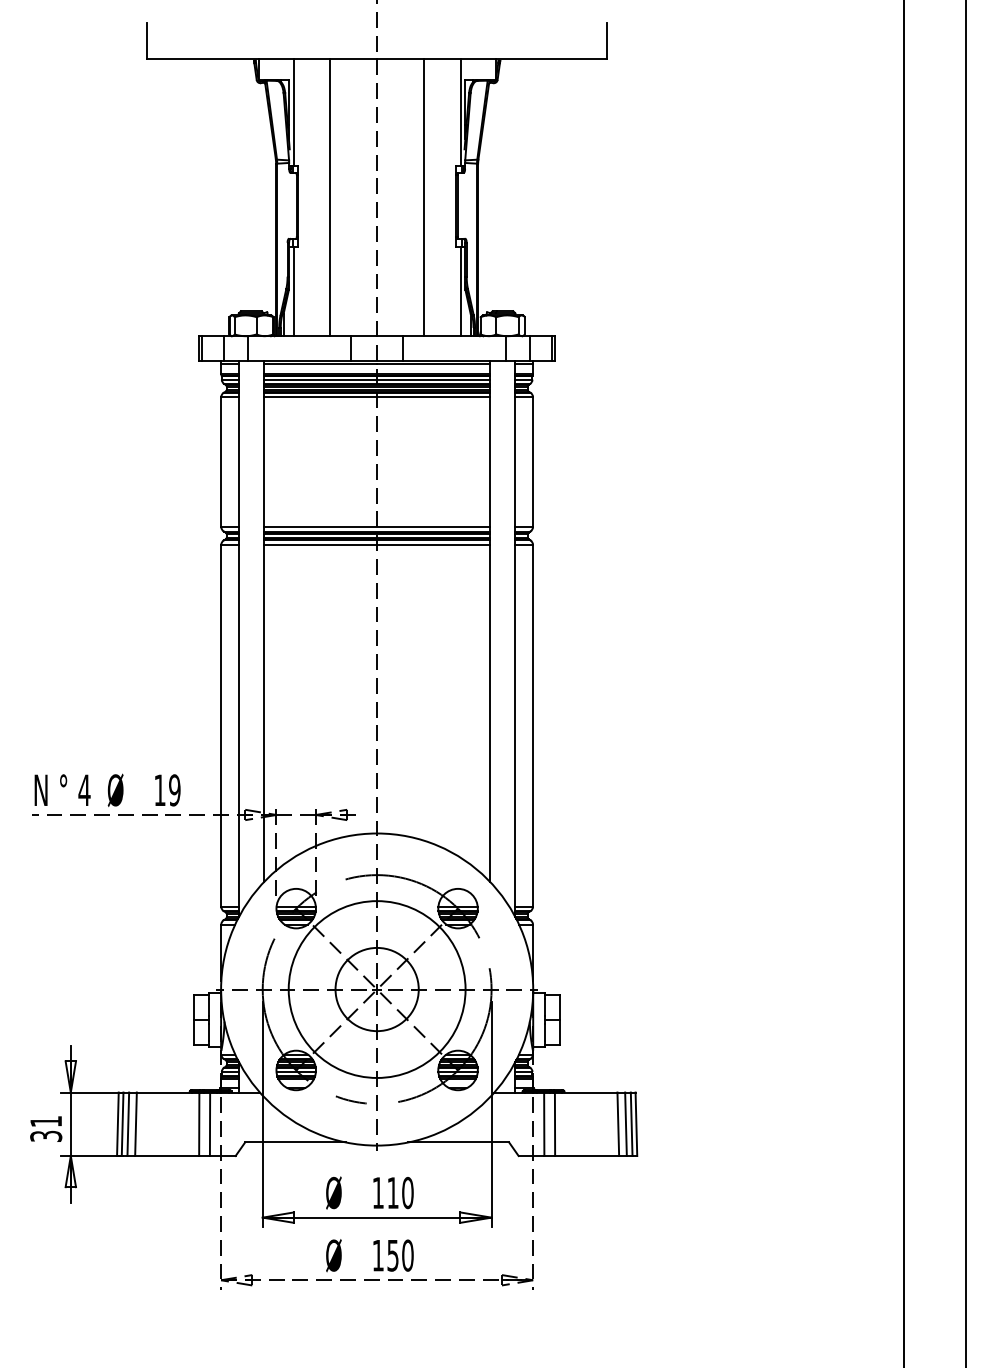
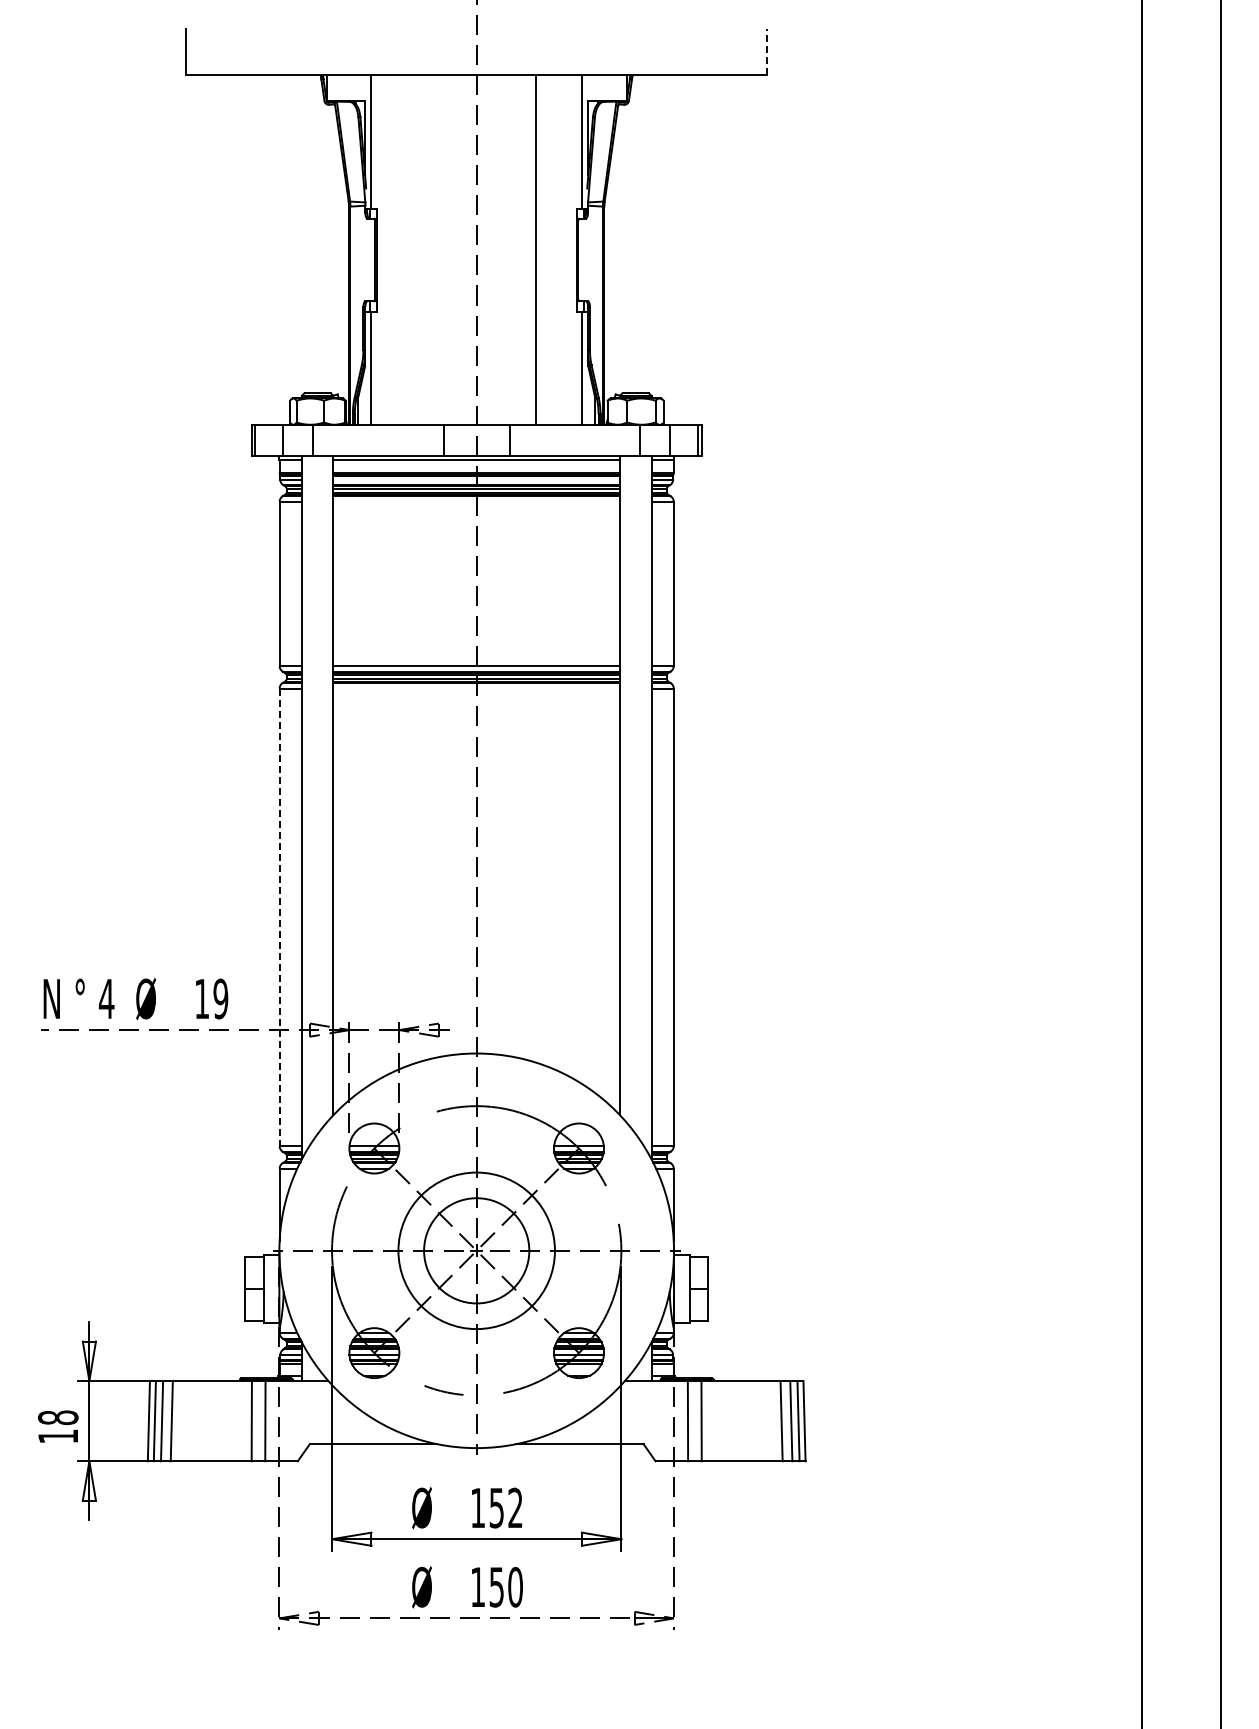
line: (607, 40) -> (767, 51), solid -> dashed
line: (329, 197) -> (416, 249), removed
line: (376, 379) -> (476, 479), removed
line: (376, 396) -> (476, 501), removed
line: (376, 544) -> (476, 688), removed
line: (221, 725) -> (279, 917), solid -> dashed
circle: (376, 989) -> (476, 1250), size x0.7
text: (45, 1128) -> (57, 1426), 31 -> 18
text: (399, 1192) -> (505, 1507), 110 -> 152

